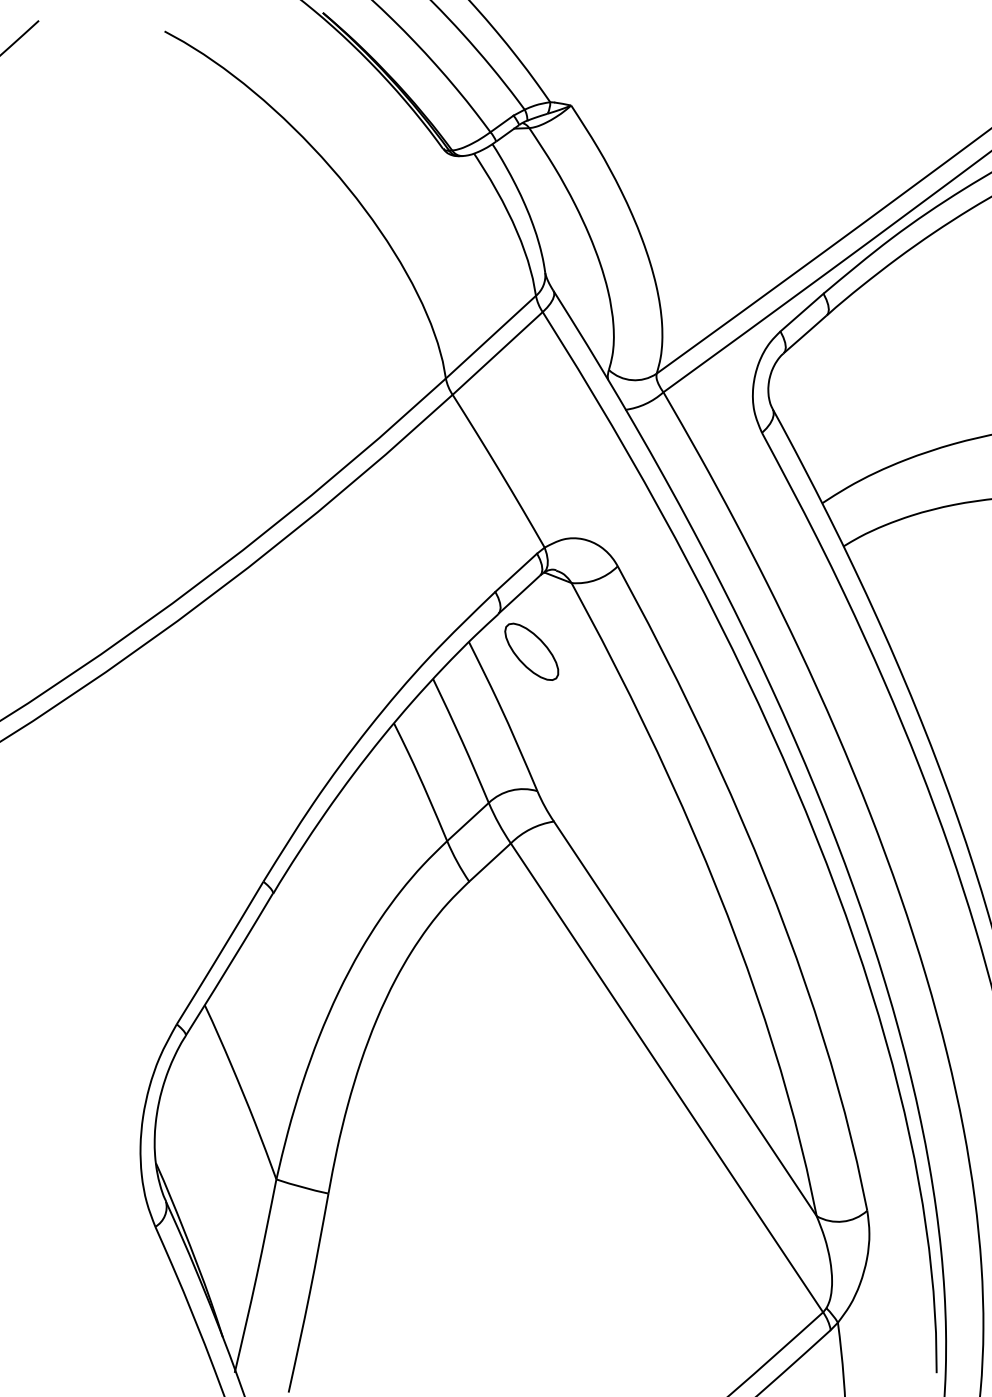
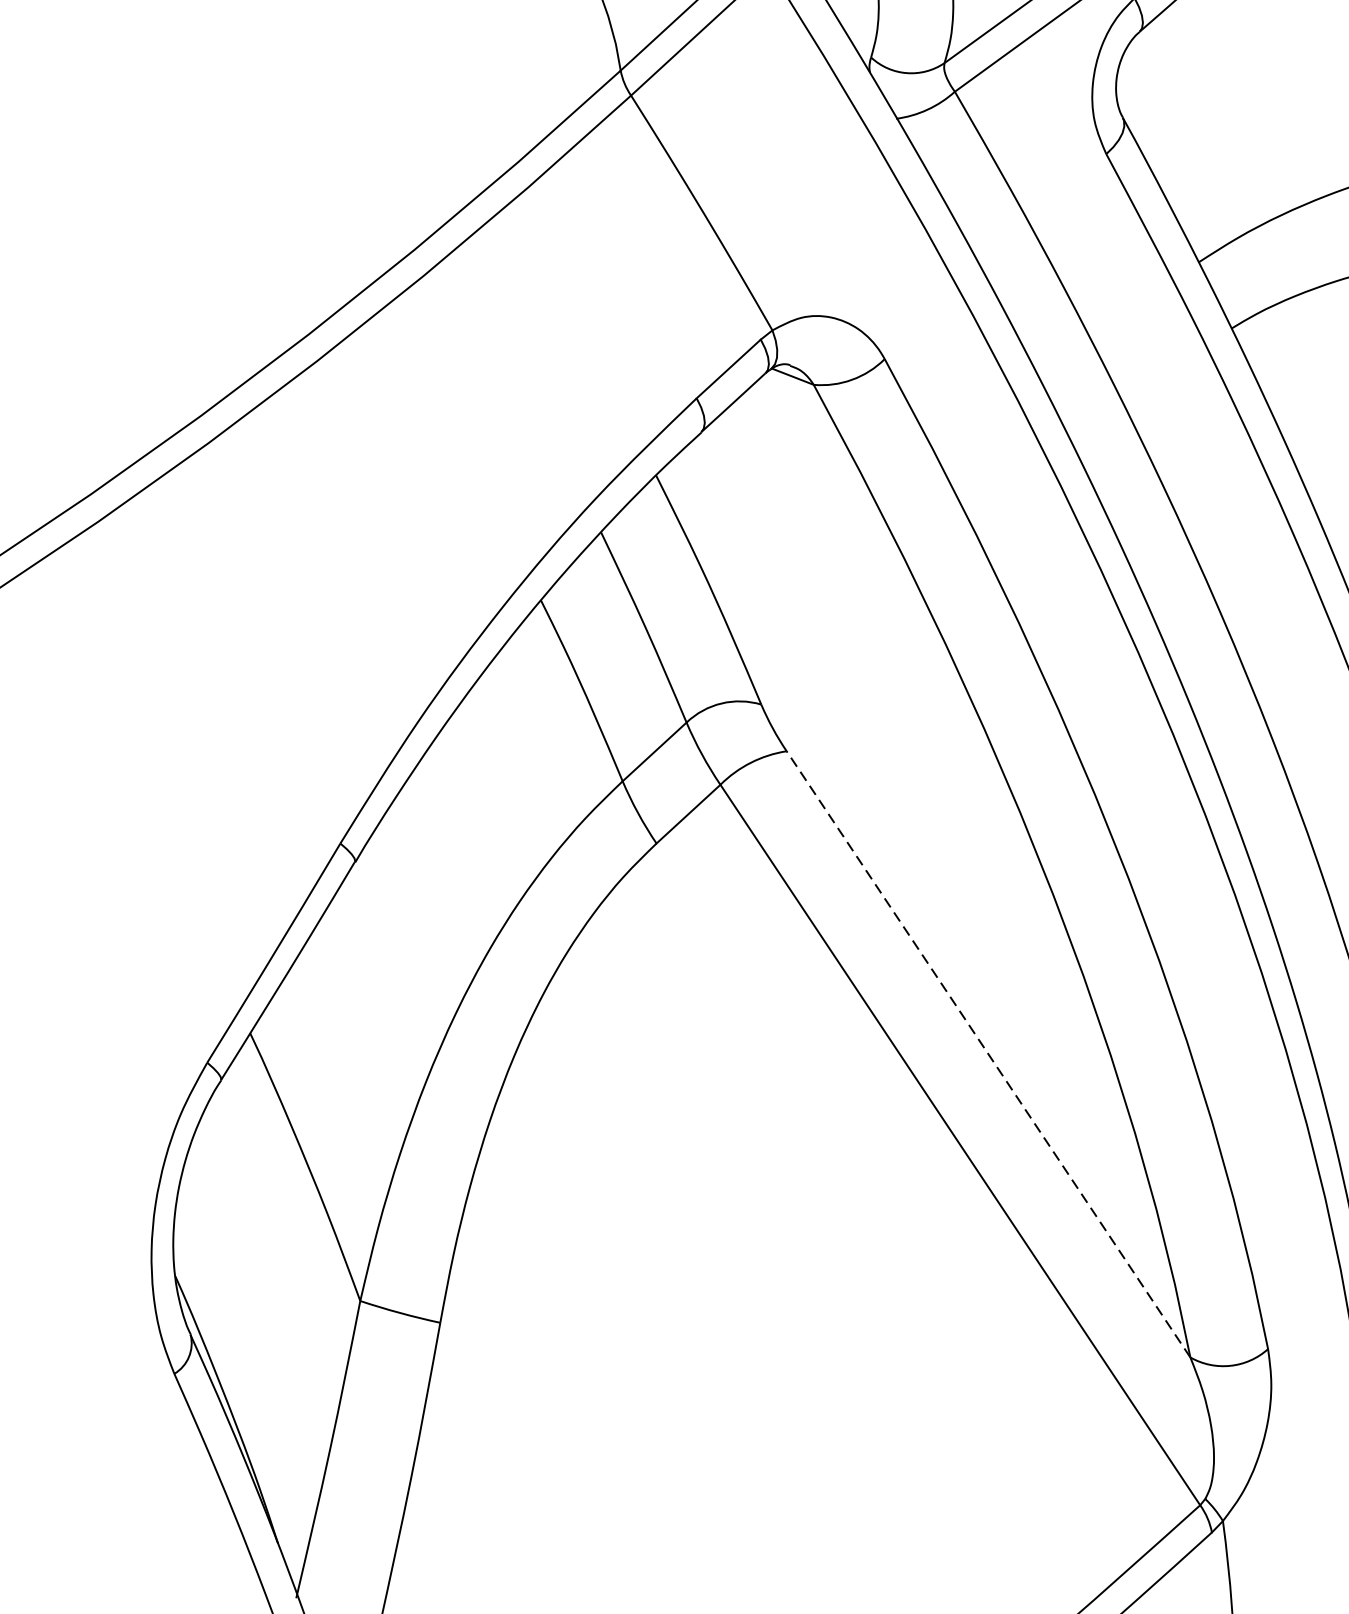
part: (531, 651) -> (752, 489), removed
line: (685, 1018) -> (988, 1053), solid -> dashed

